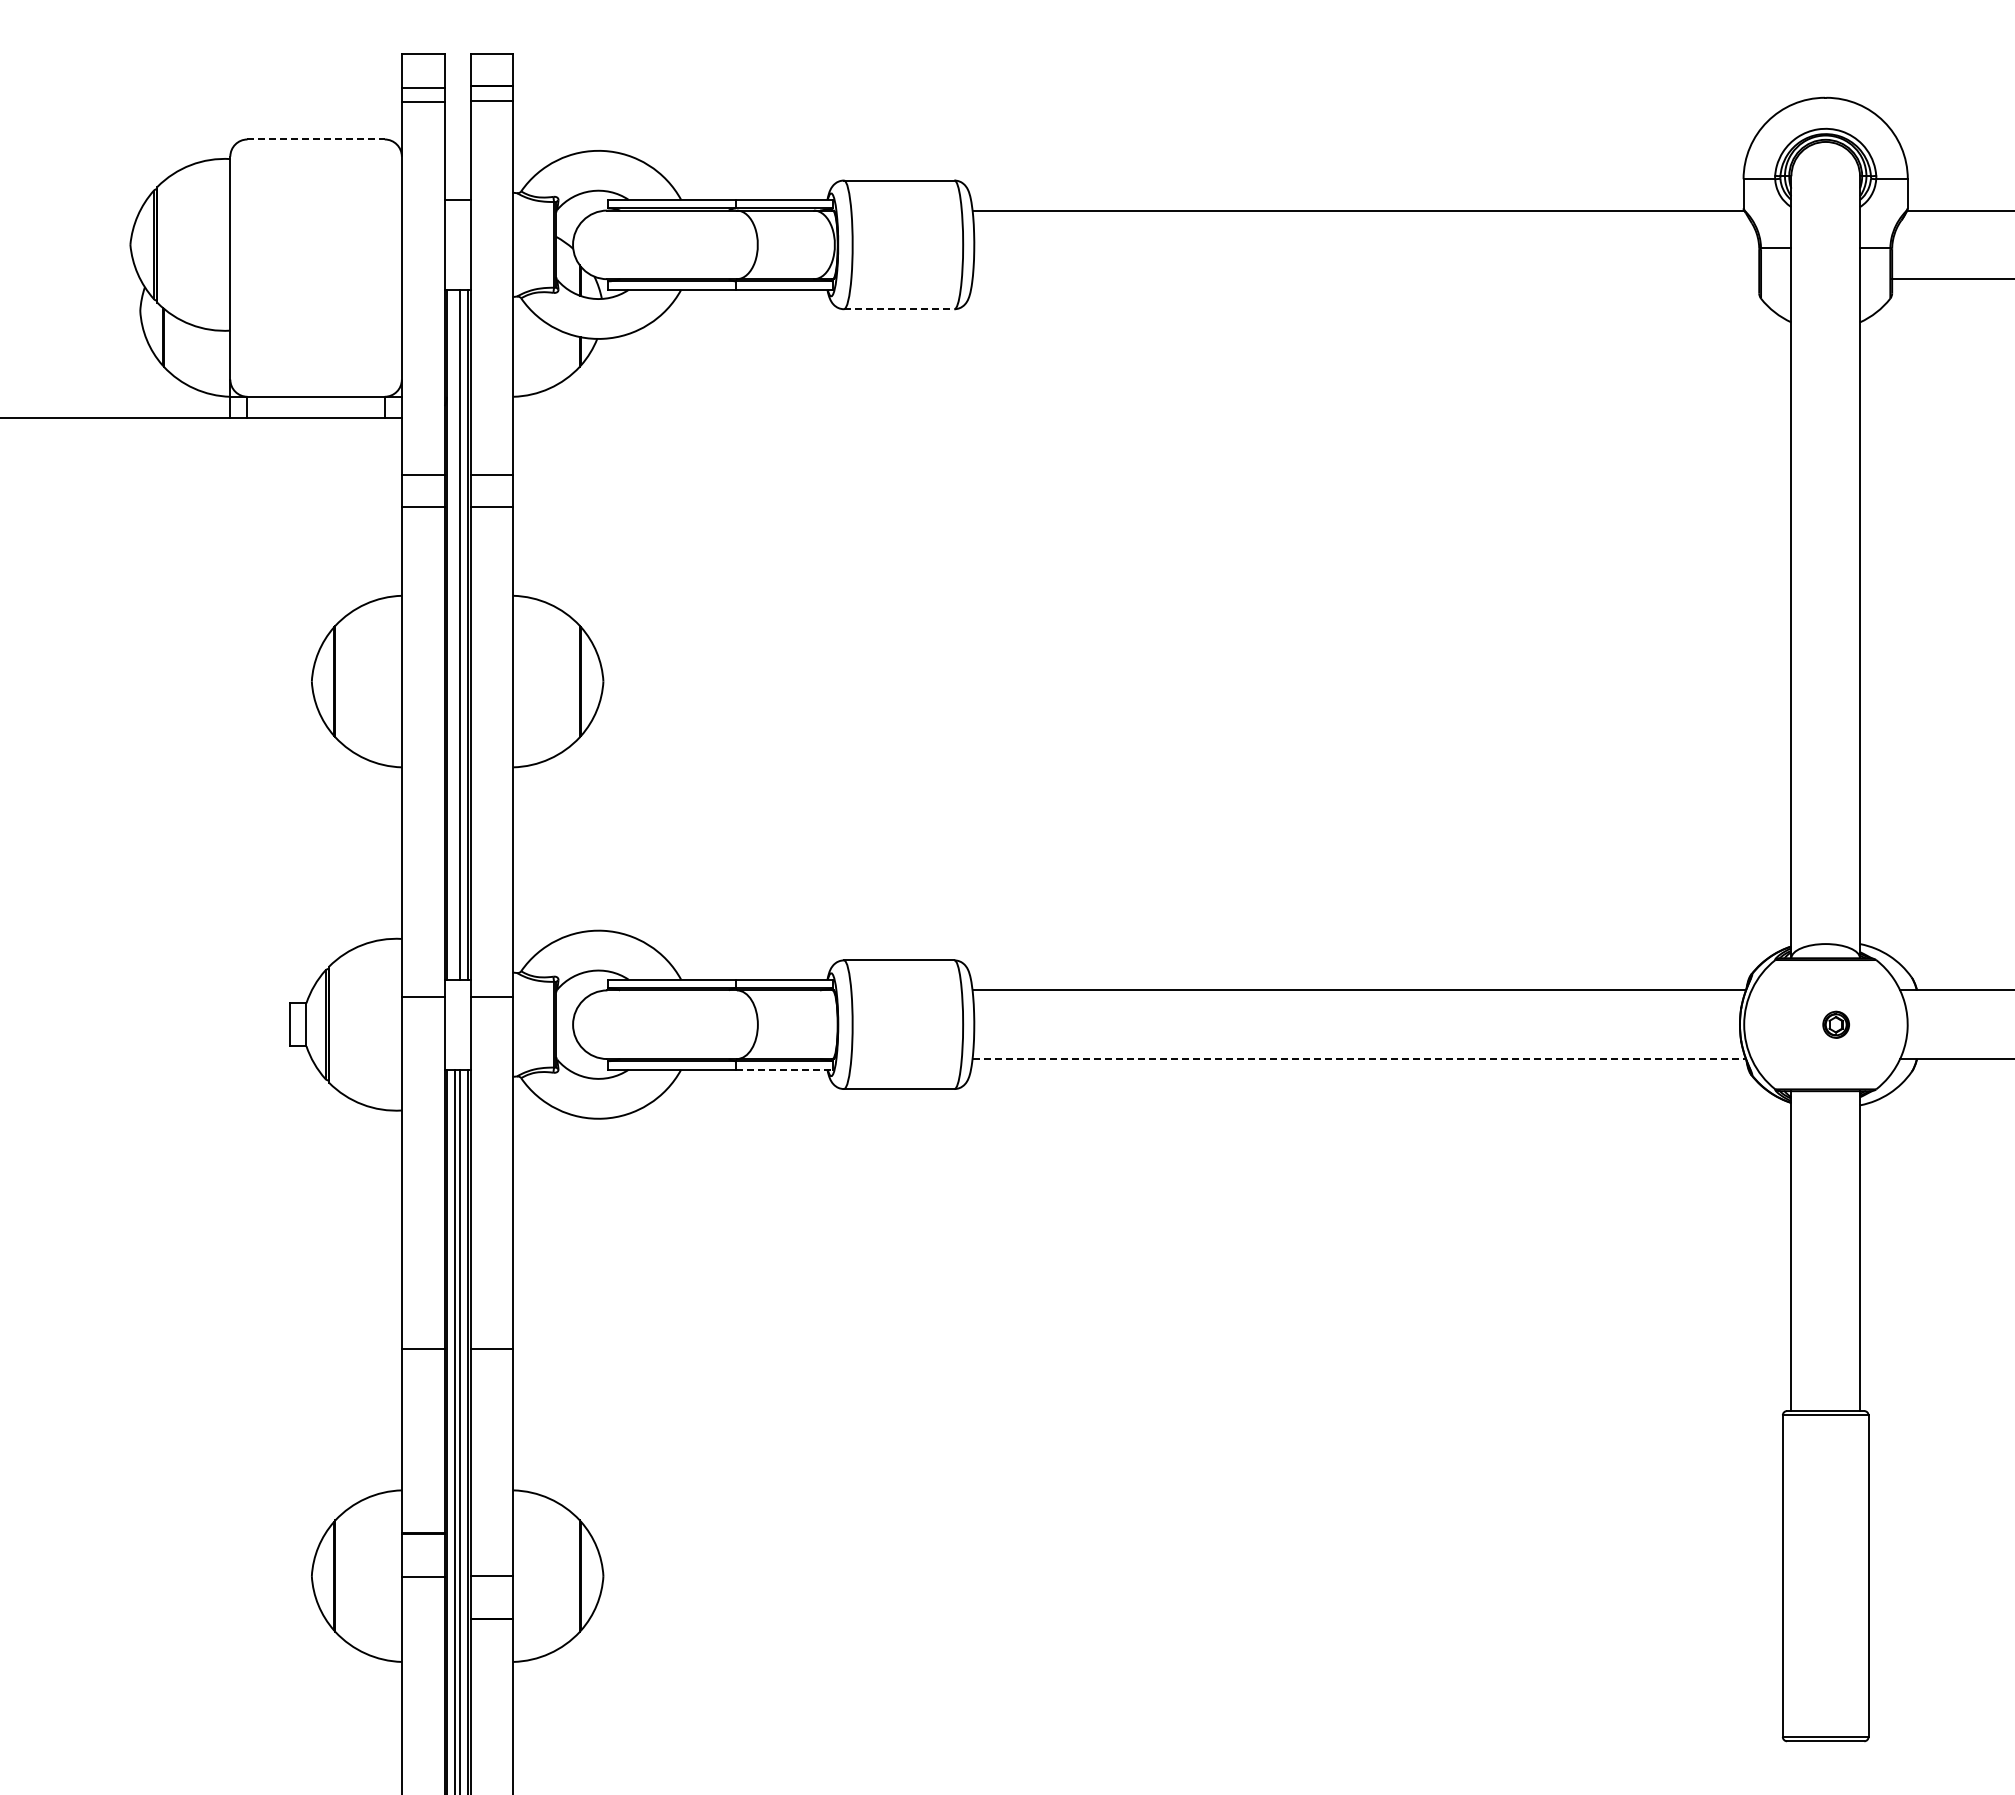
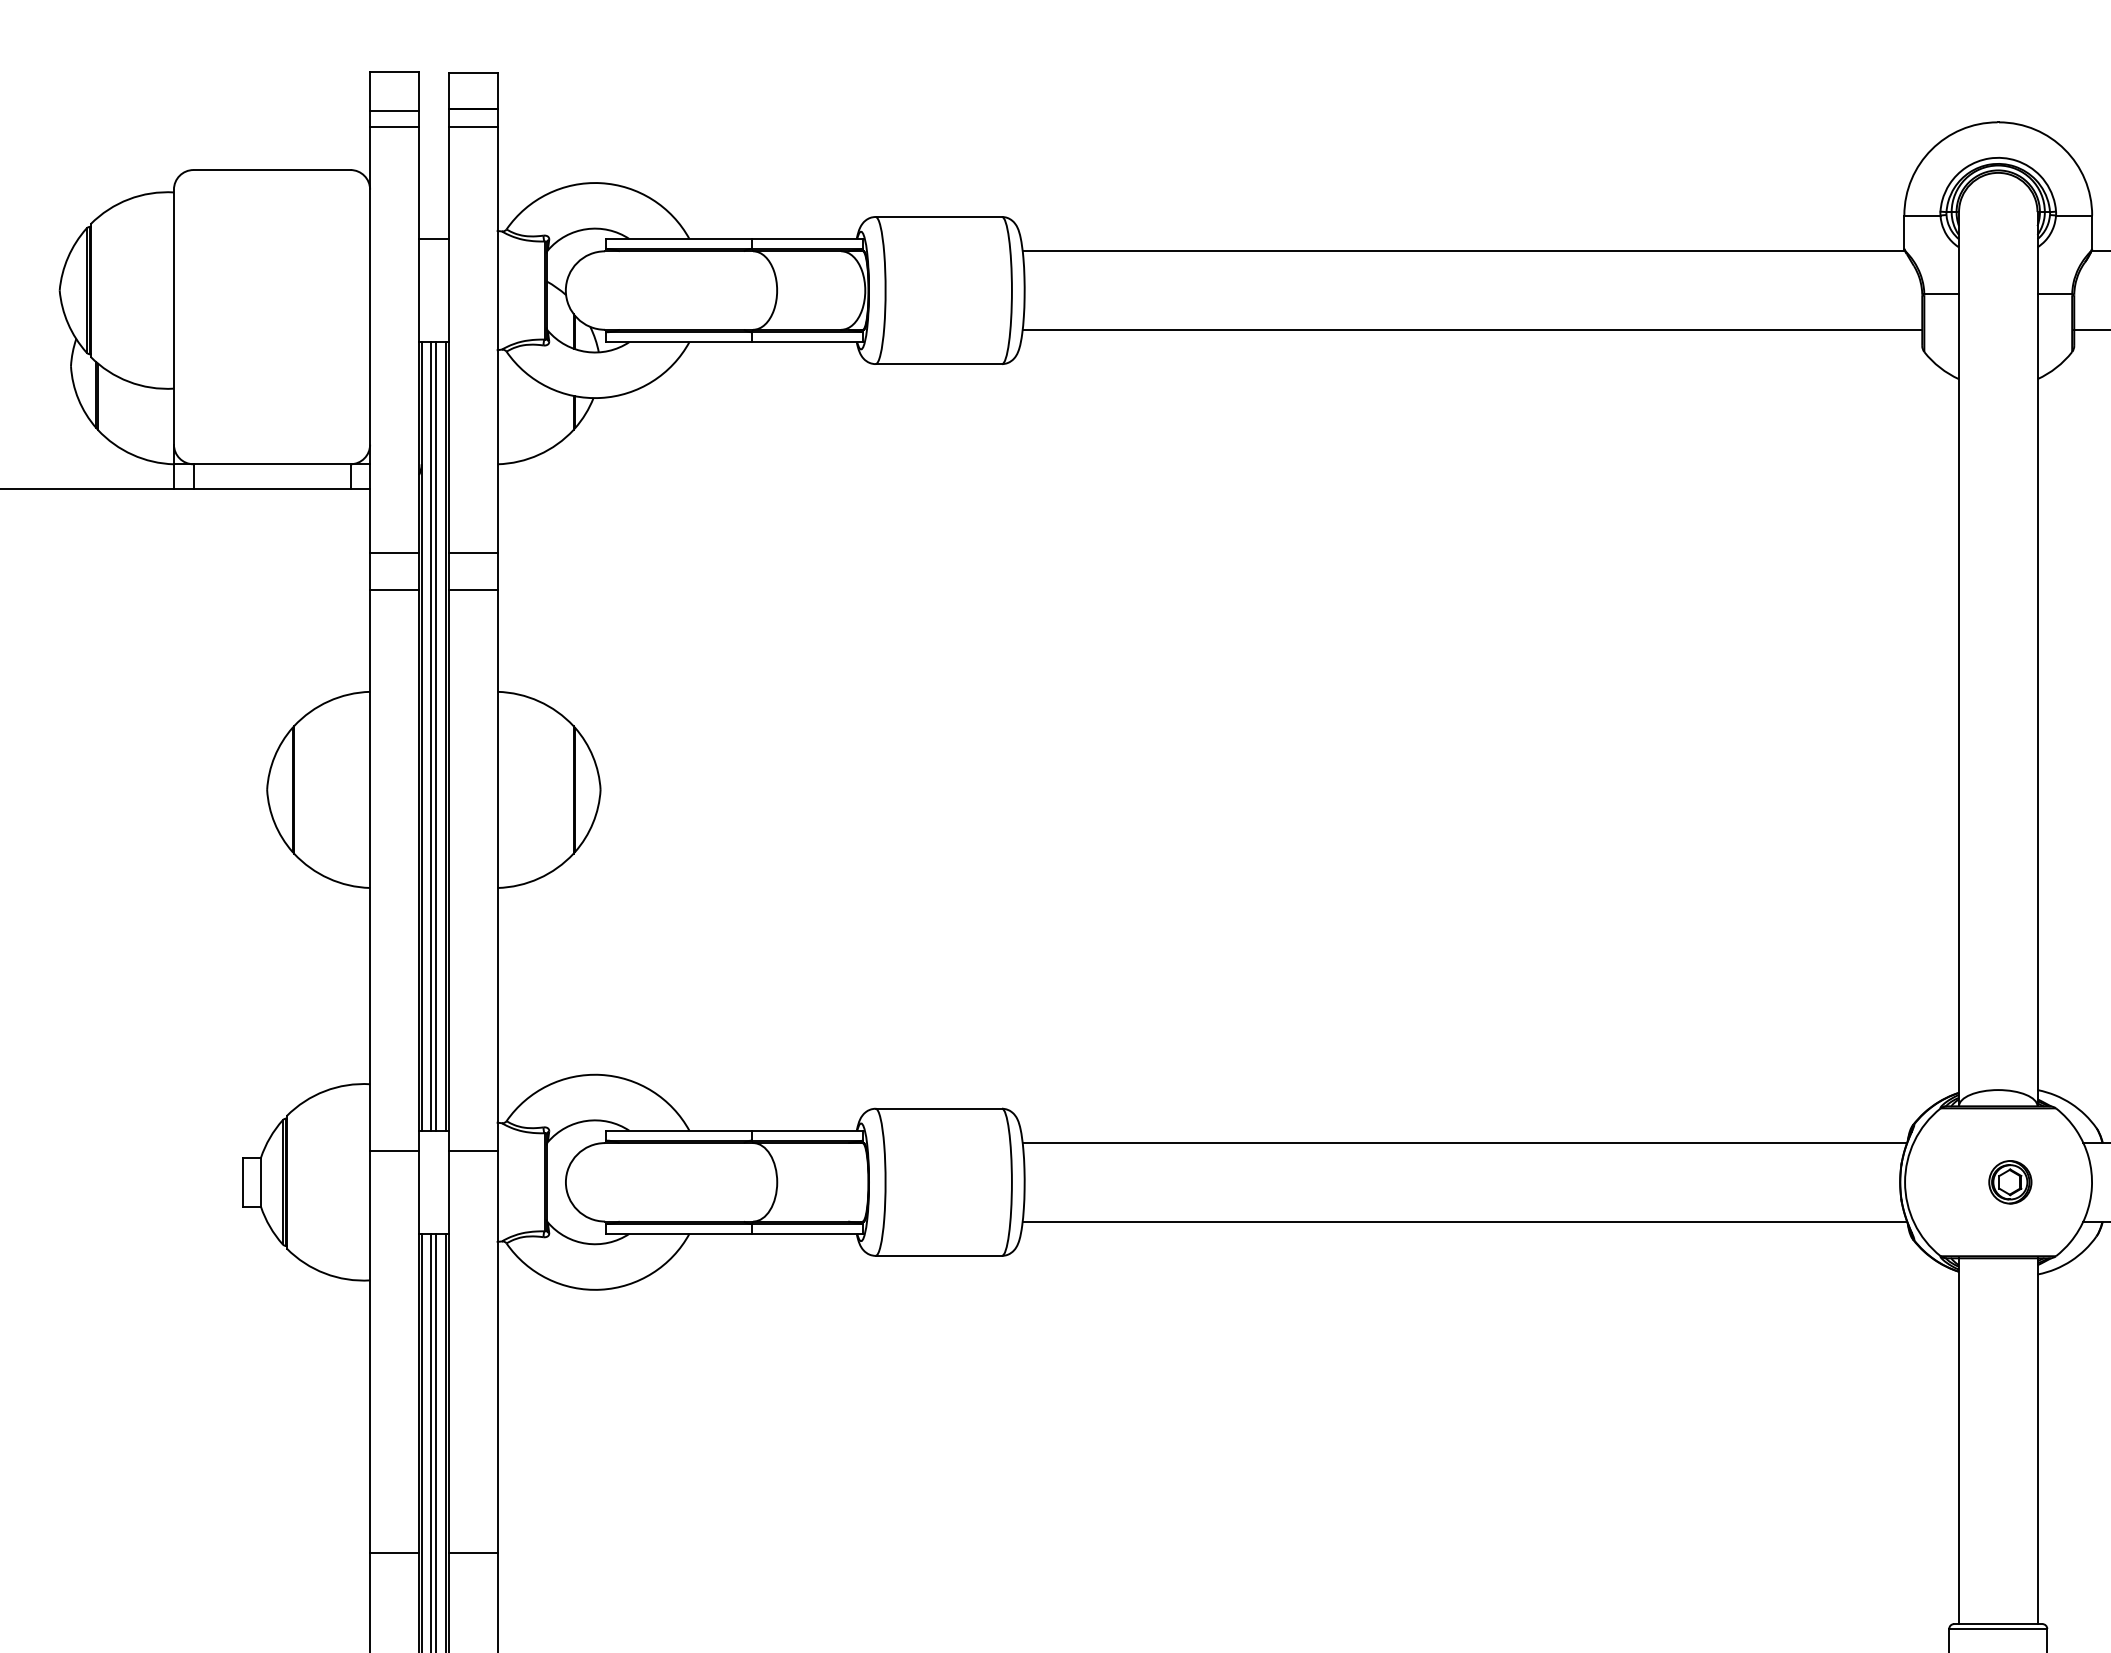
line: (316, 139) -> (272, 170), dashed -> solid
line: (1365, 279) -> (1472, 330), added
line: (899, 309) -> (939, 364), dashed -> solid
line: (455, 634) -> (431, 736), added
part: (1835, 1024) -> (2009, 1182), size x1.43
line: (1359, 1059) -> (1465, 1222), dashed -> solid
line: (784, 1069) -> (807, 1233), dashed -> solid

